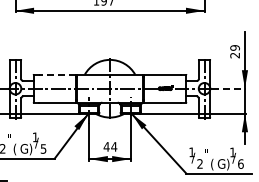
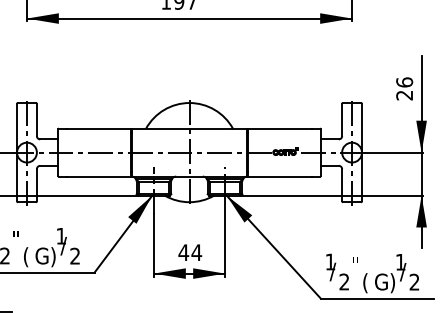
text: (234, 47) -> (403, 81), 29 -> 26
line: (57, 74) -> (99, 128), dashed -> solid
line: (229, 88) -> (395, 152), dashed -> solid
text: (43, 148) -> (75, 255), 5 -> 2
text: (240, 163) -> (413, 281), 6 -> 2

